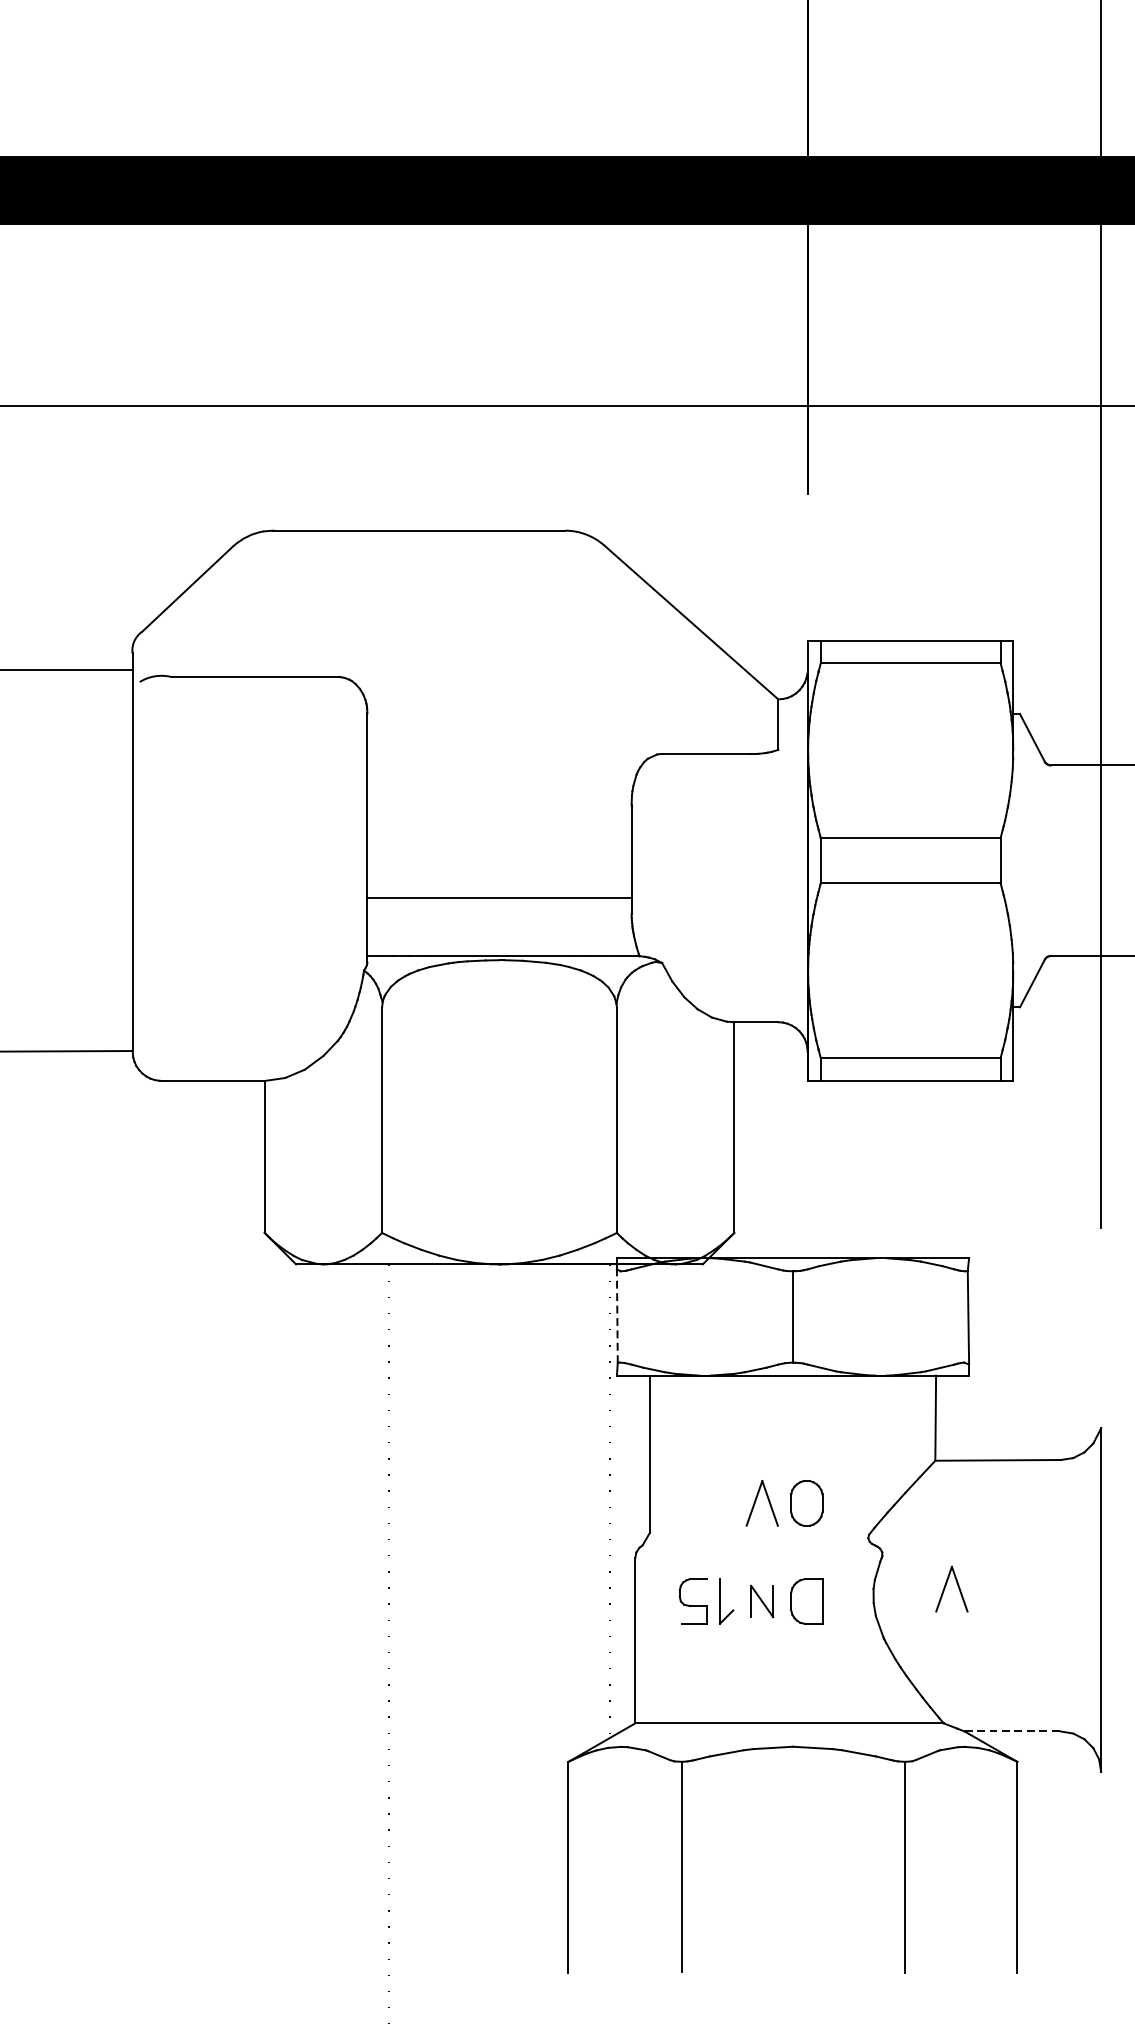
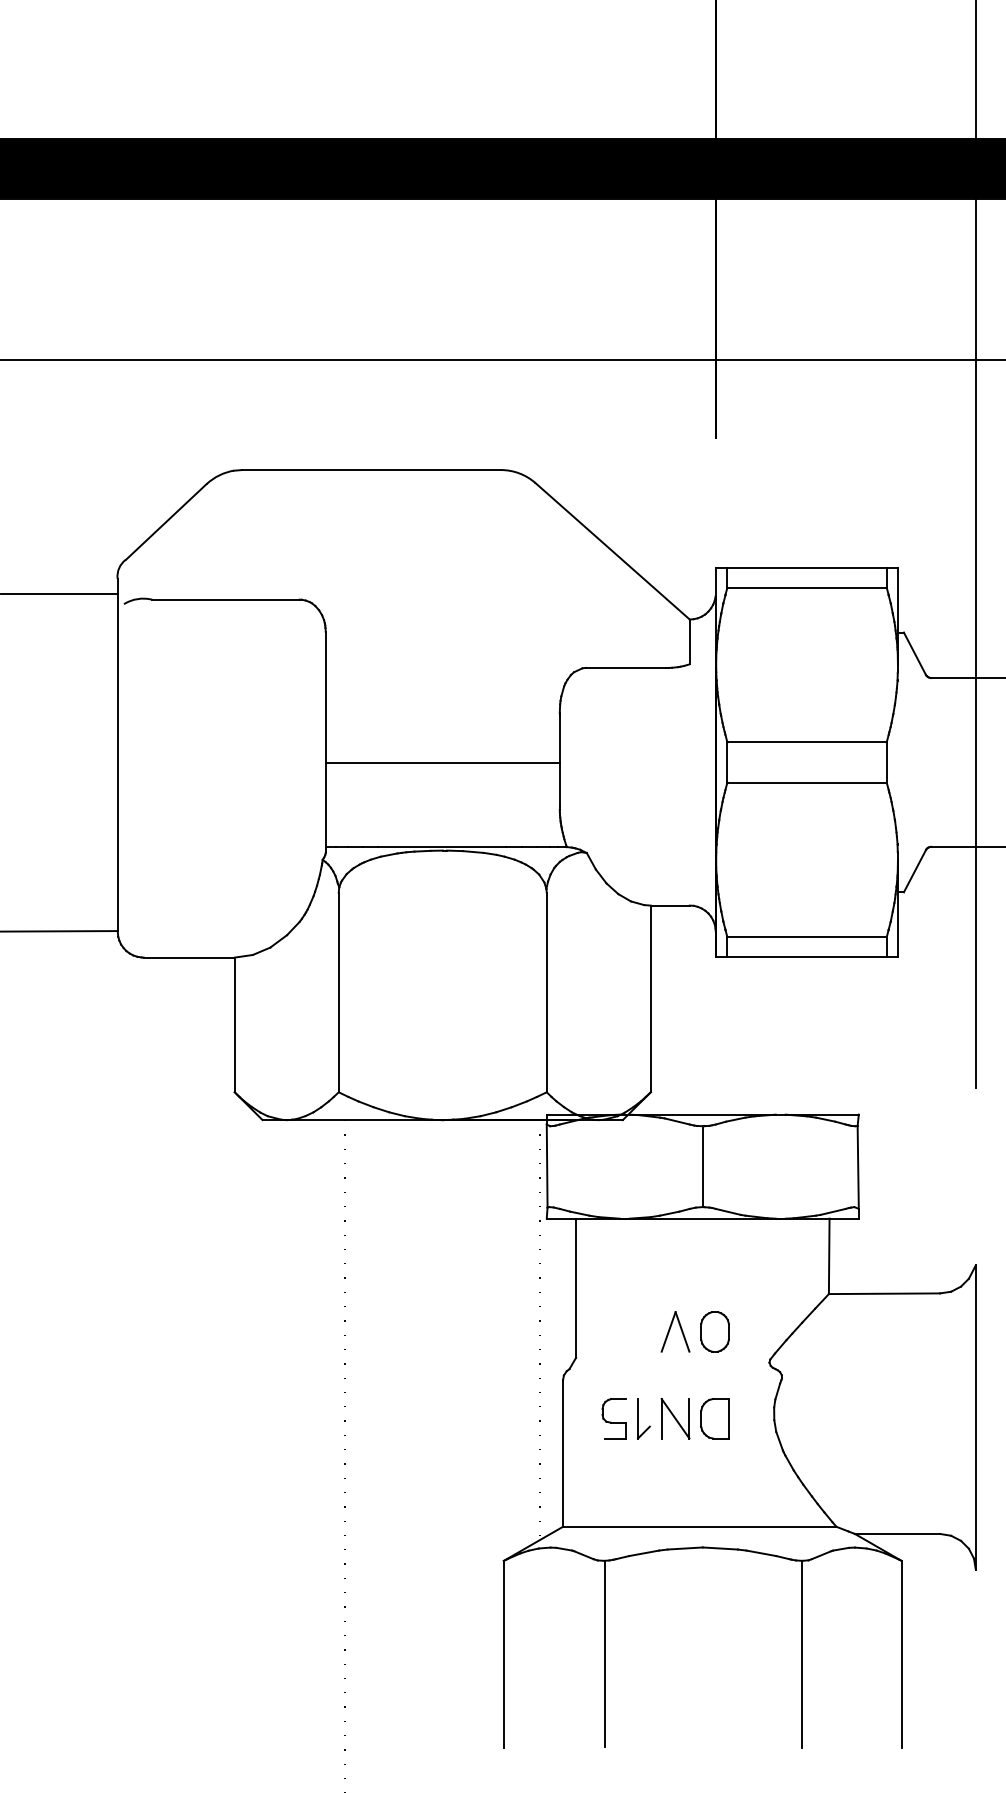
line: (499, 898) -> (442, 762), moved
line: (617, 1316) -> (547, 1166), dashed -> solid
part: (951, 1588) -> (843, 1407), removed
part: (762, 1601) -> (675, 1418), size x1.43
line: (1012, 1730) -> (897, 1533), dashed -> solid

